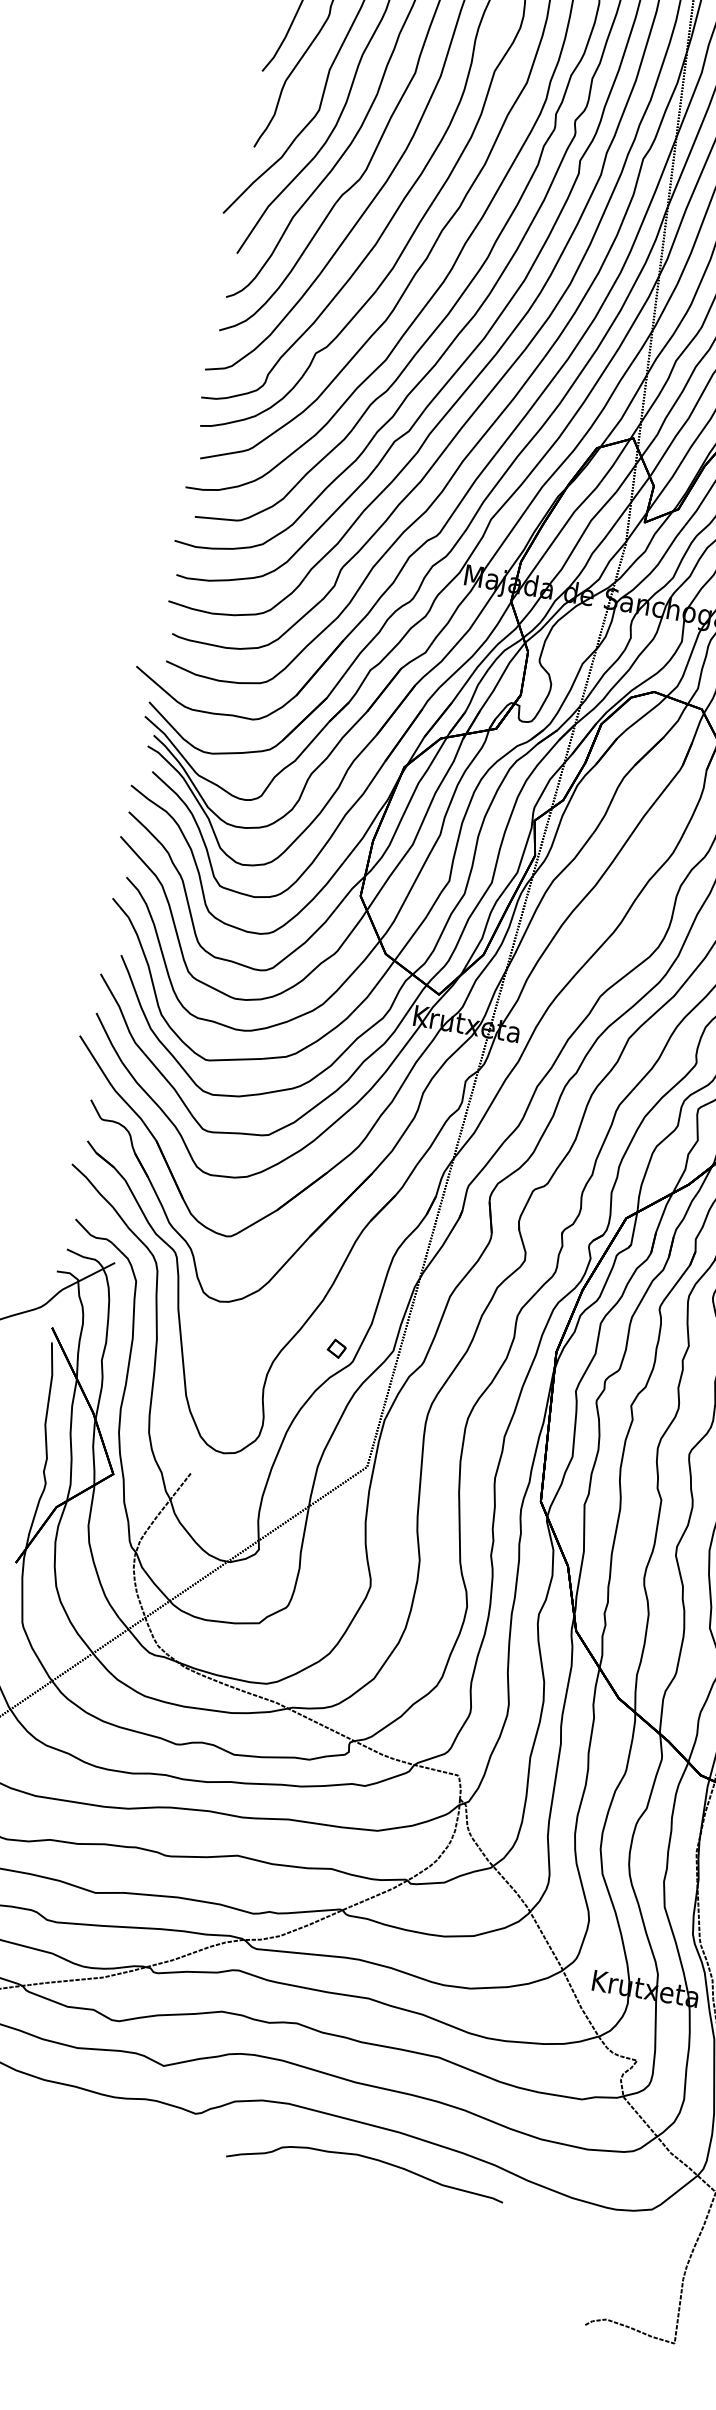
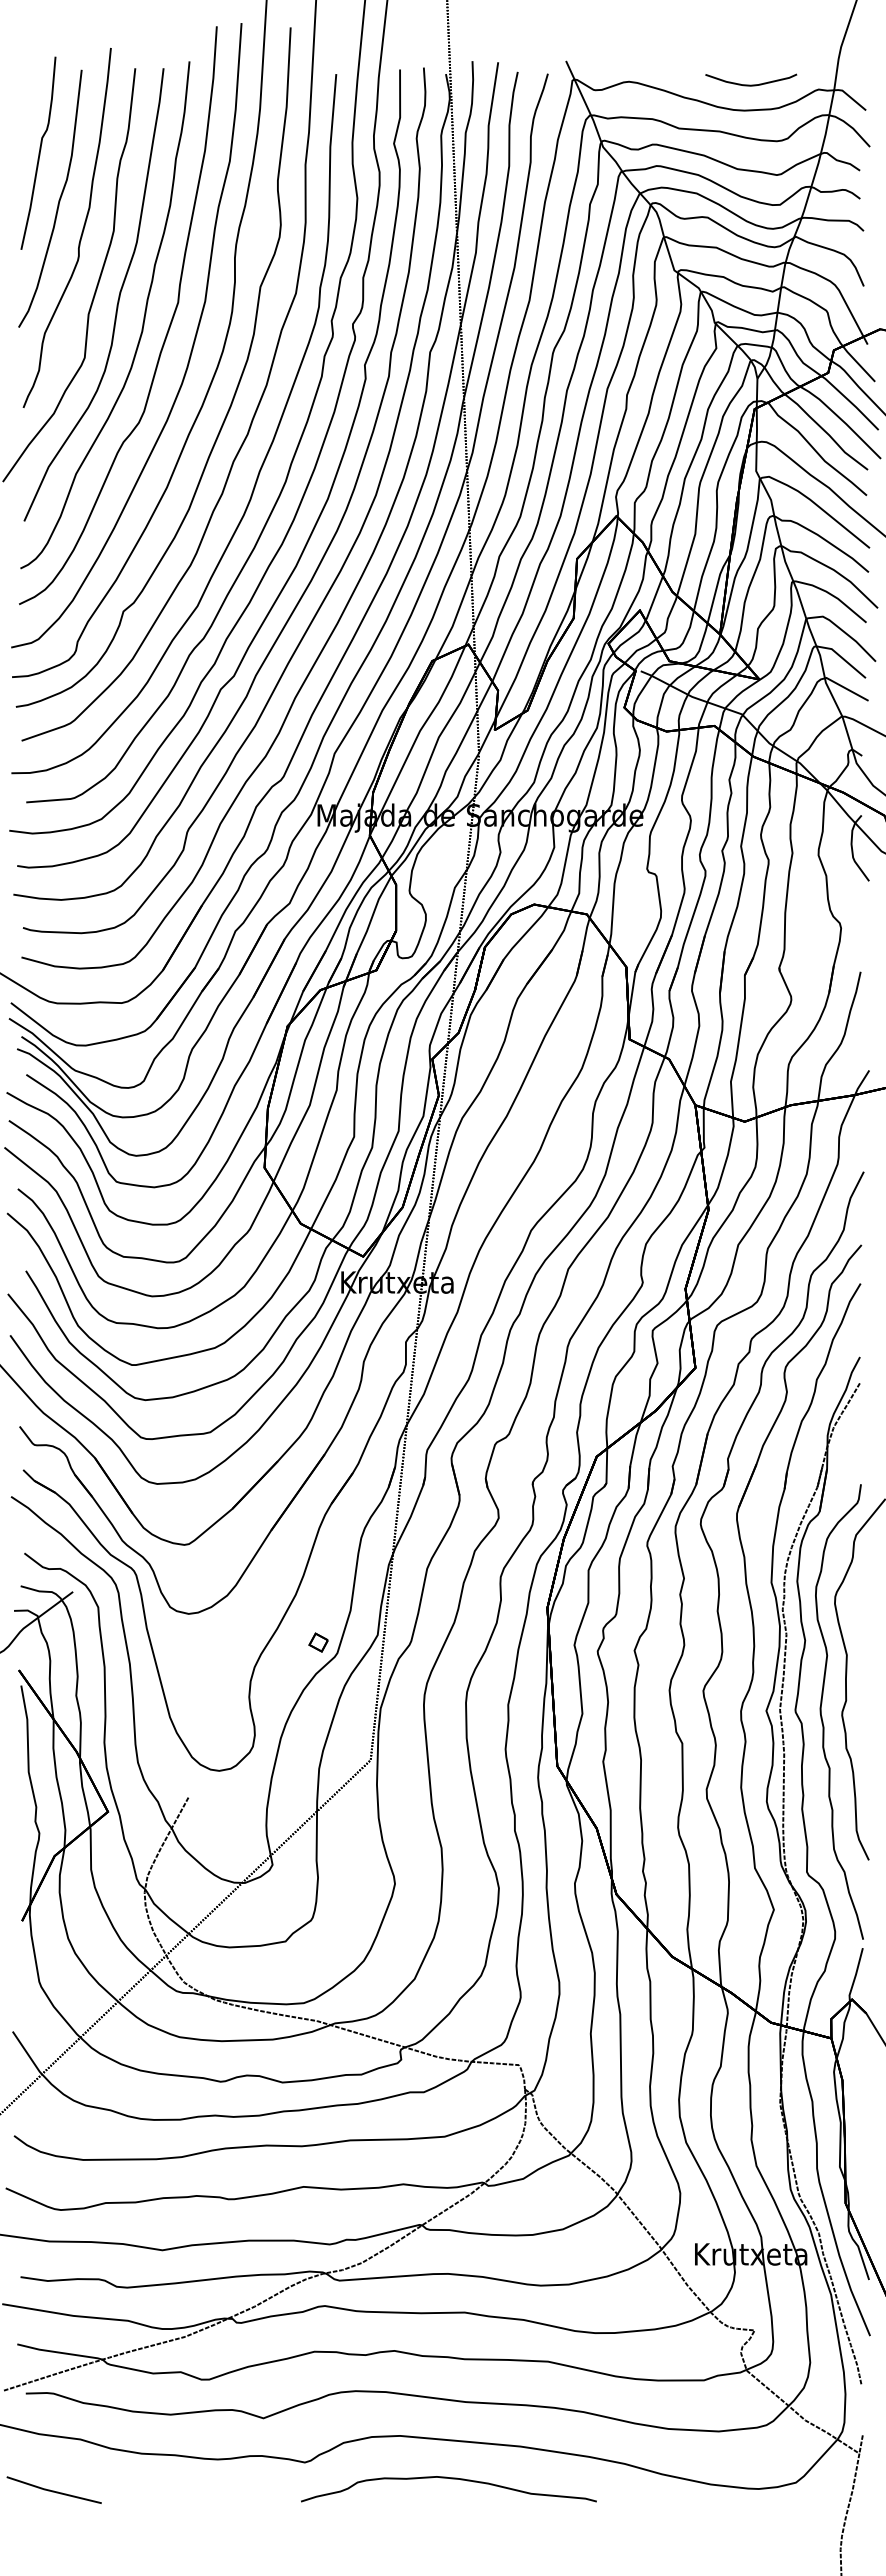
curve: (370, 2159) -> (451, 2479), moved

